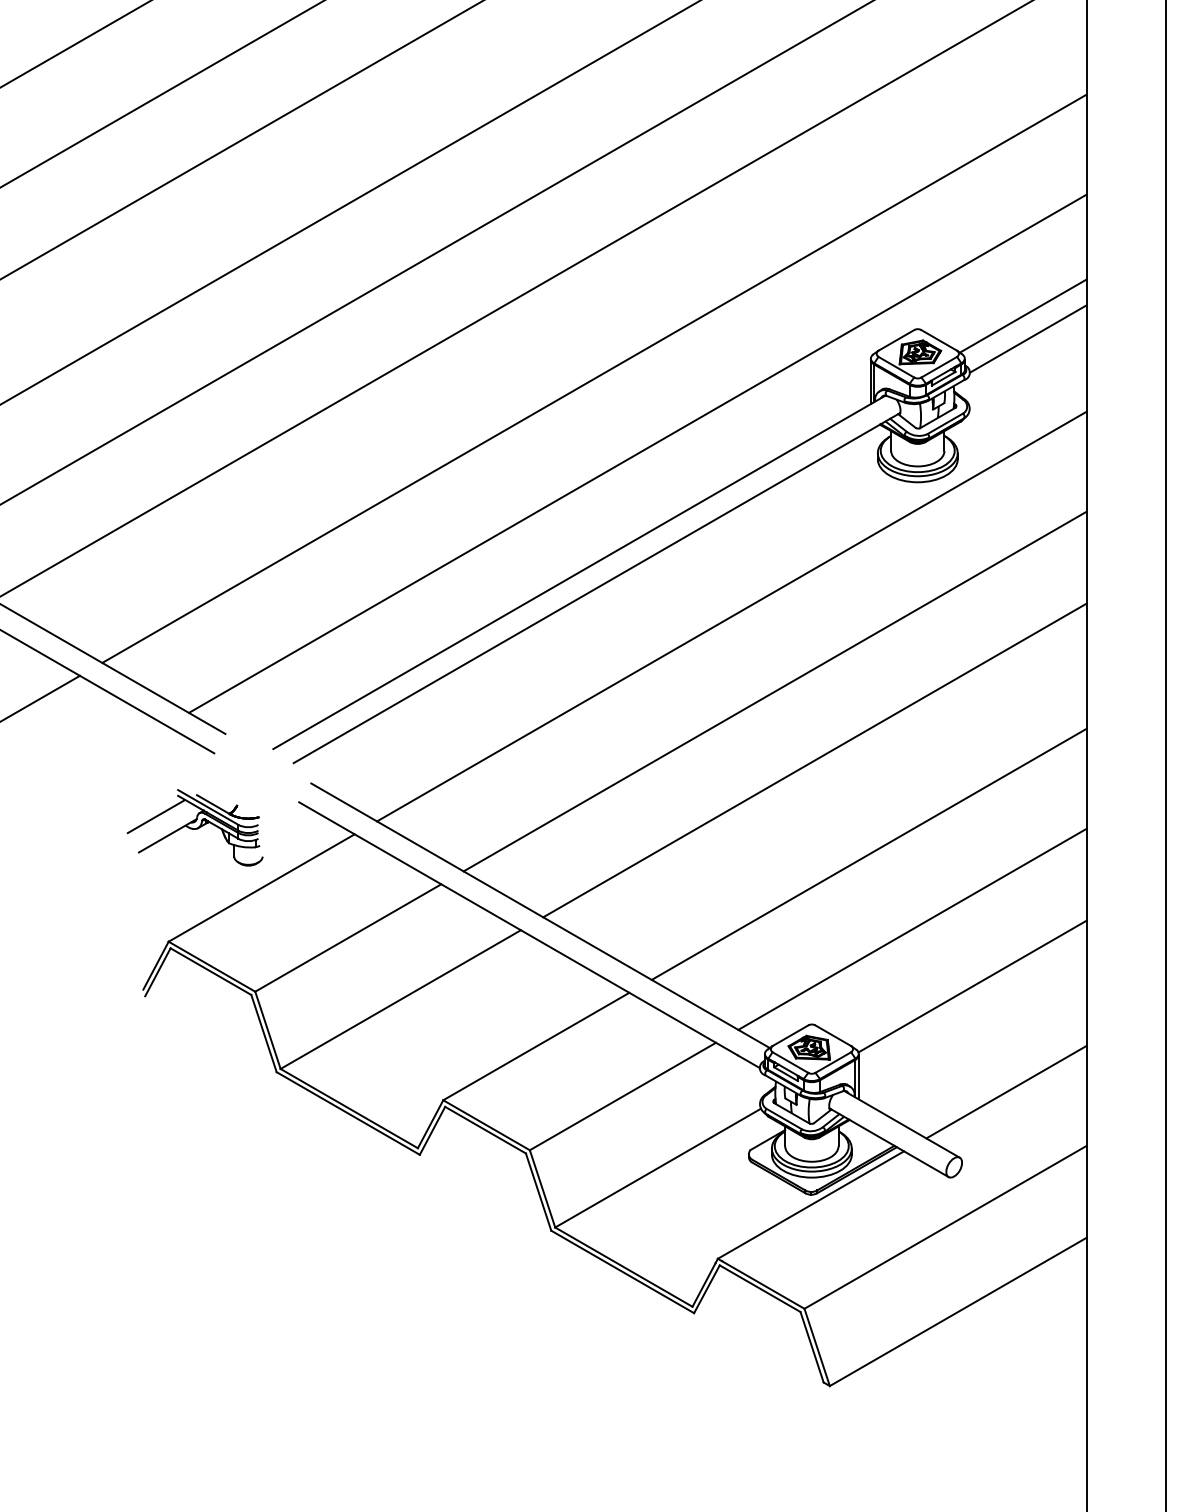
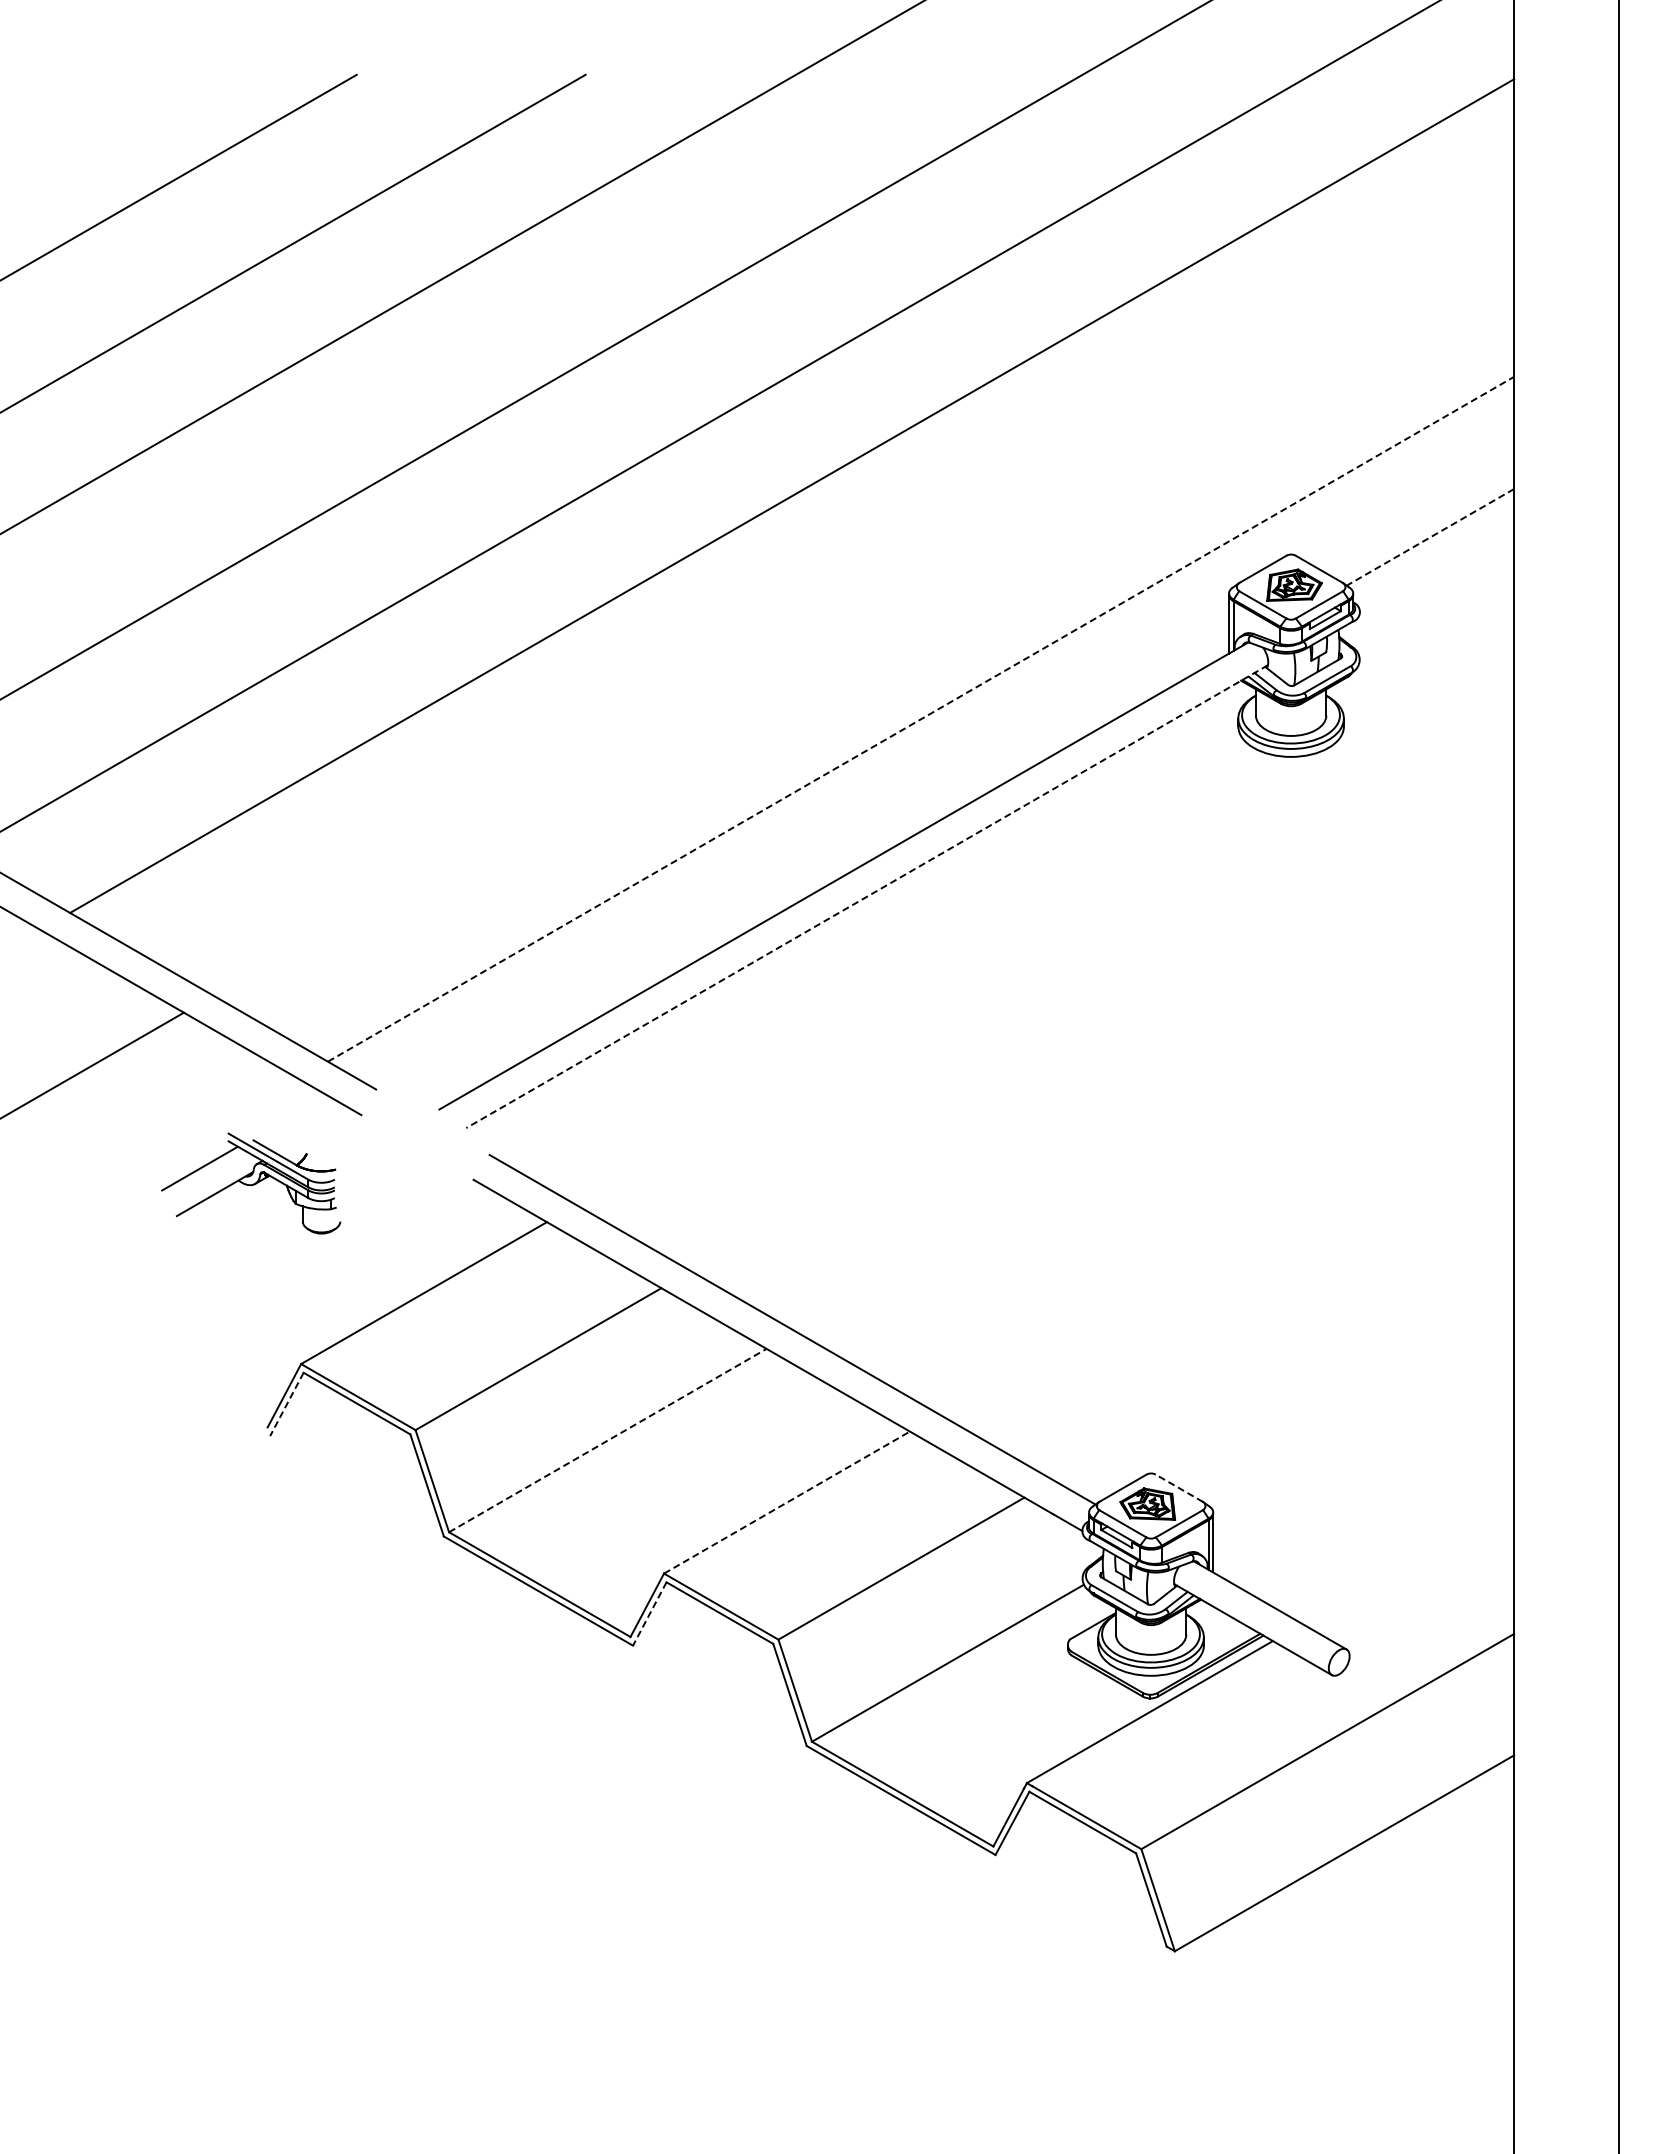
line: (1023, 316) -> (1430, 537), solid -> dashed
line: (1027, 338) -> (1436, 567), removed
line: (594, 378) -> (863, 619), removed
line: (638, 453) -> (921, 719), solid -> dashed
line: (597, 587) -> (867, 896), solid -> dashed
line: (731, 616) -> (1045, 934), removed
line: (775, 691) -> (1102, 1033), removed
line: (815, 760) -> (1155, 1124), removed
part: (195, 827) -> (251, 1183), moved
line: (868, 854) -> (1226, 1248), removed
line: (912, 929) -> (1284, 1347), removed
line: (157, 972) -> (286, 1404), solid -> dashed
line: (972, 986) -> (1363, 1423), removed
line: (401, 999) -> (608, 1440), solid -> dashed
line: (833, 1035) -> (1179, 1488), solid -> dashed
line: (536, 1046) -> (787, 1502), solid -> dashed
line: (1006, 1091) -> (1408, 1562), removed
line: (432, 1130) -> (649, 1613), solid -> dashed

